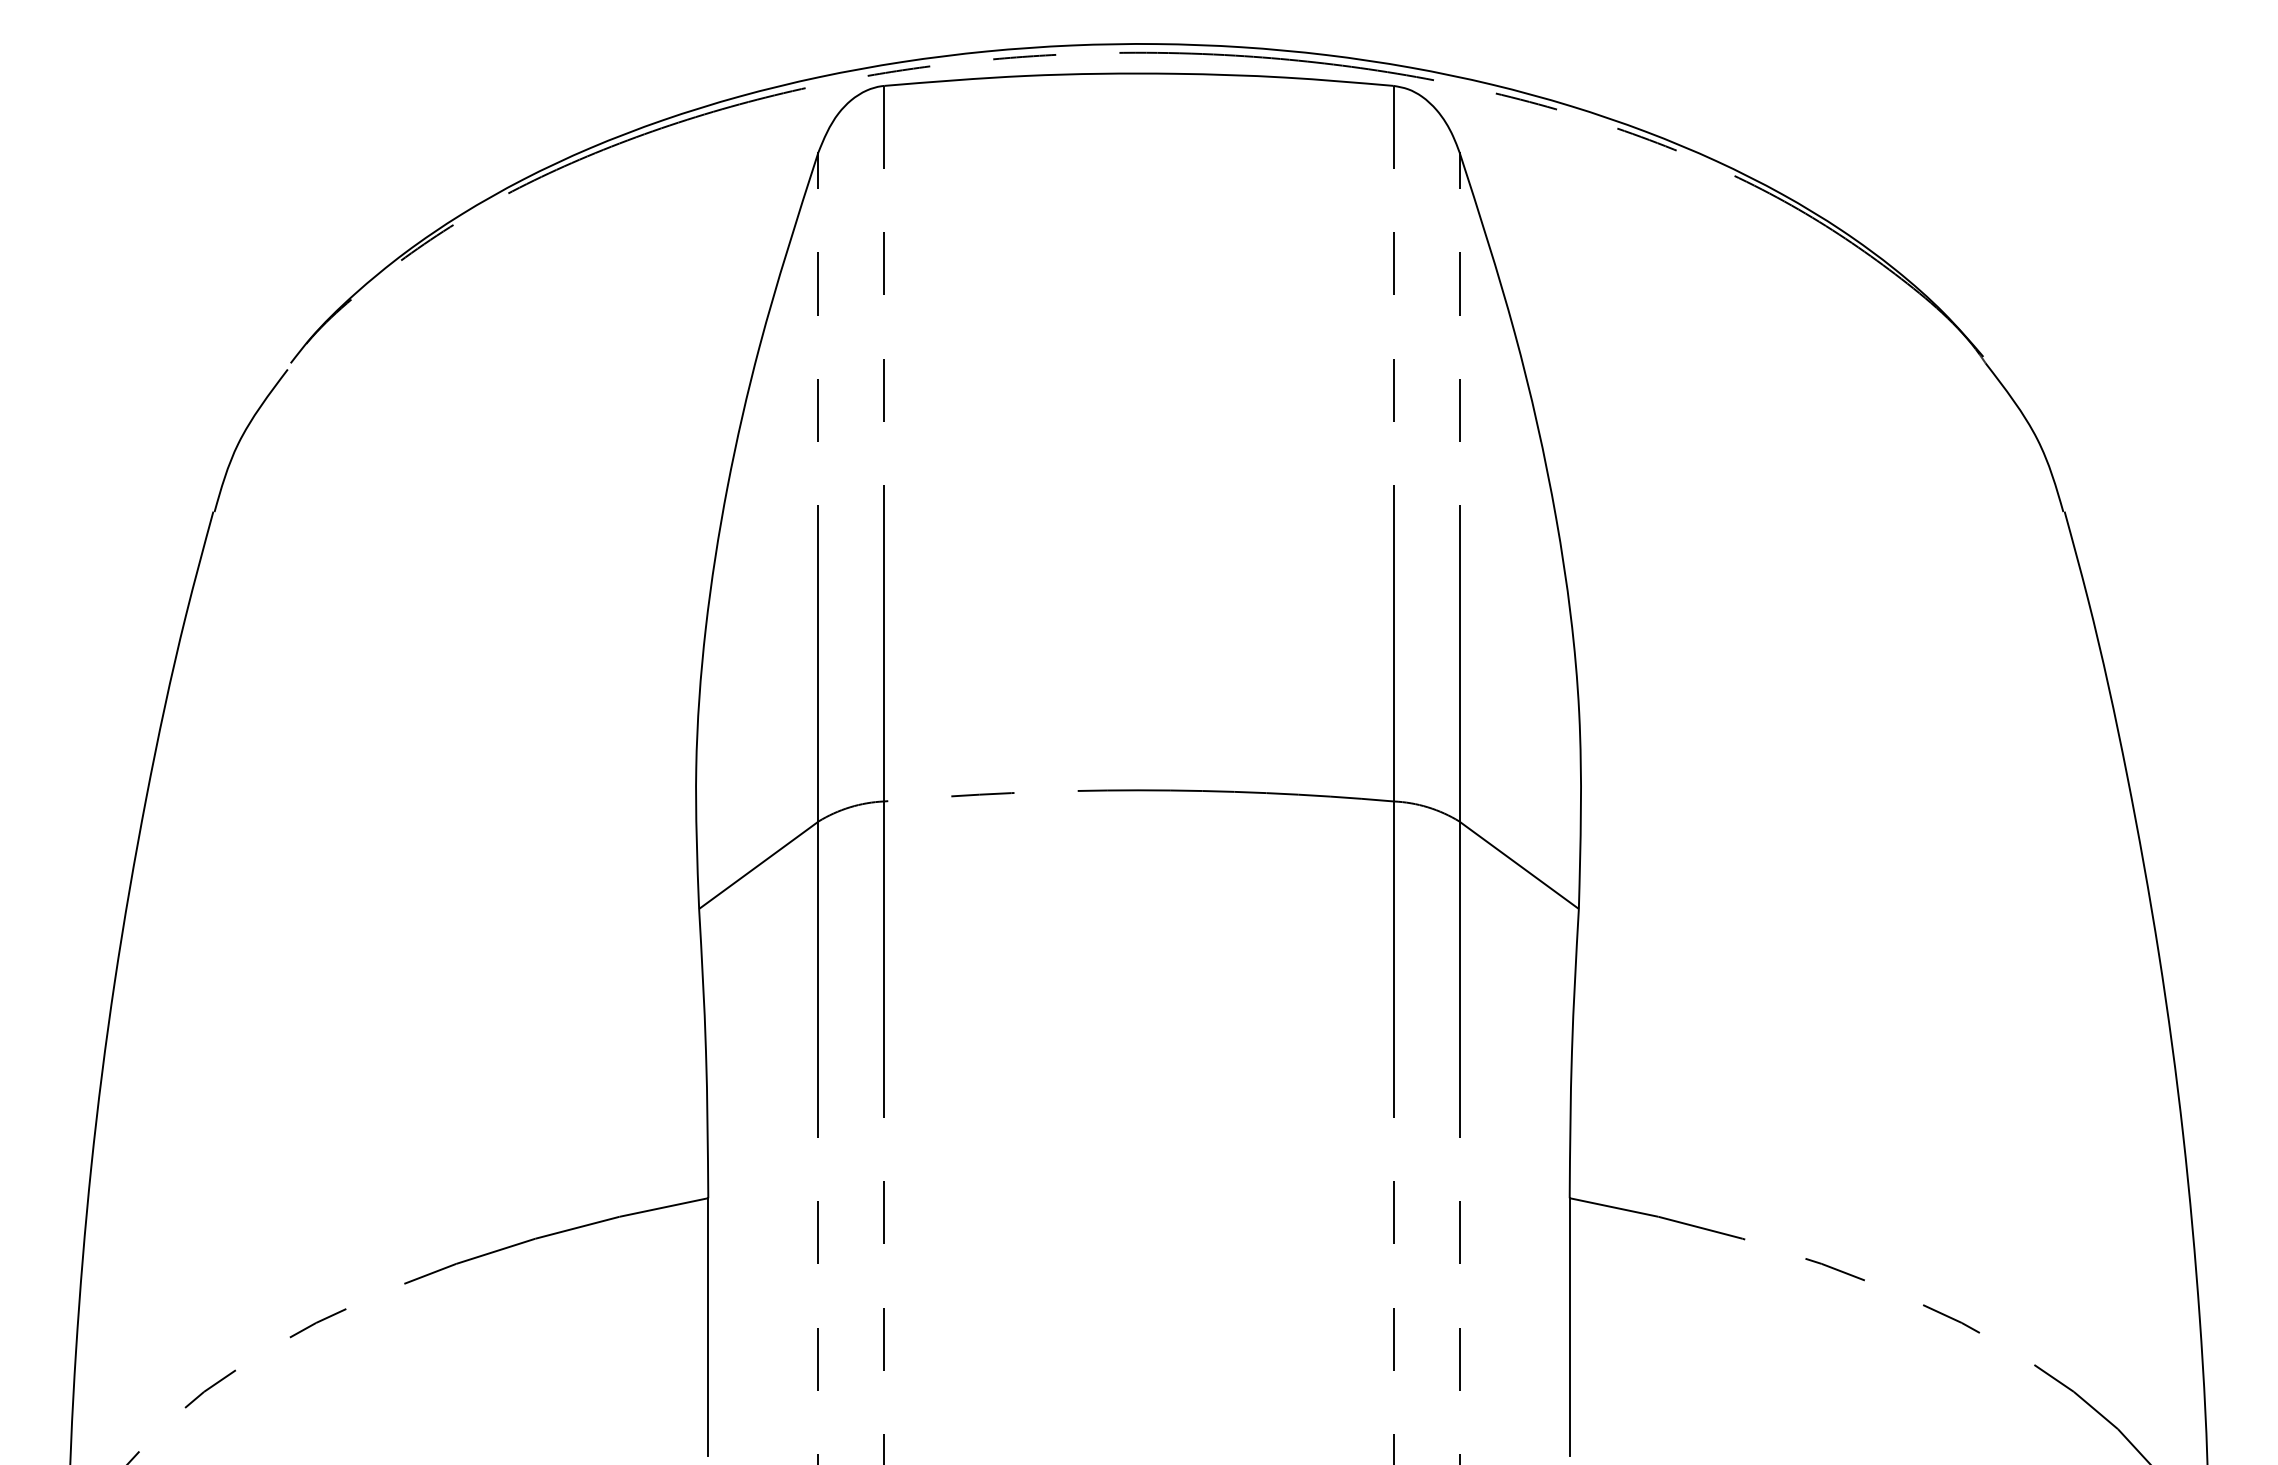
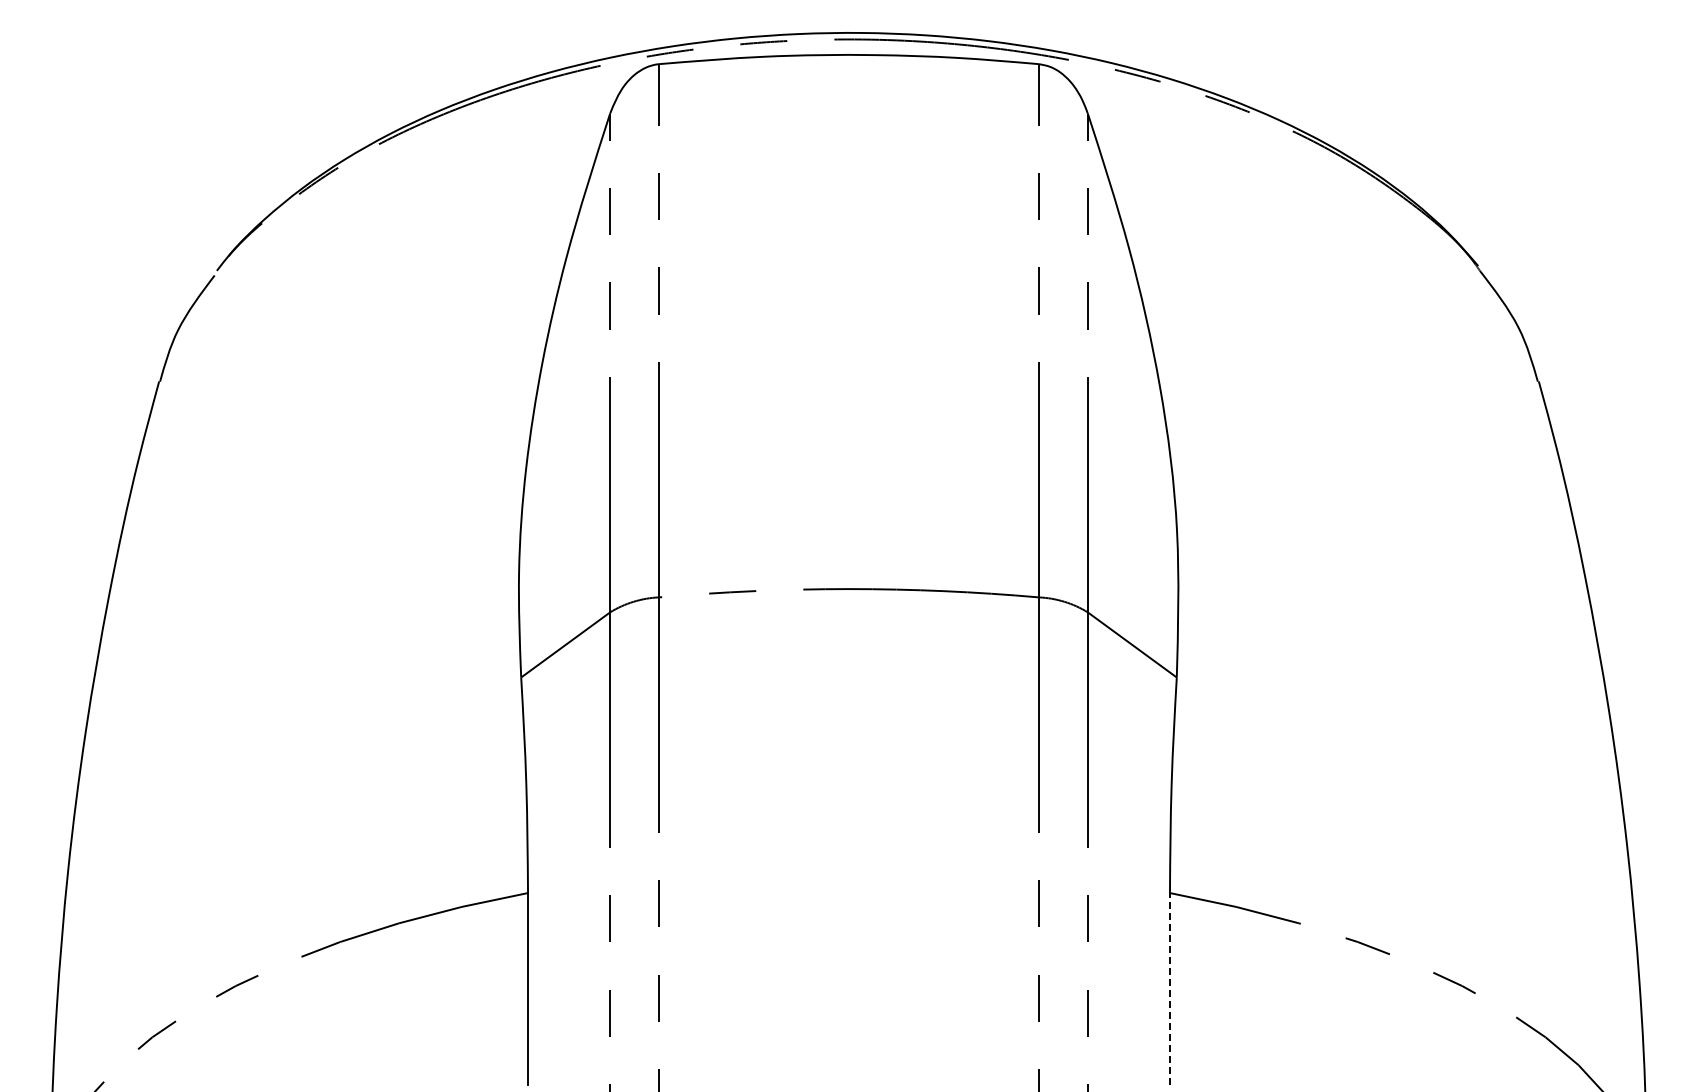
line: (1569, 1326) -> (1169, 988), solid -> dashed

